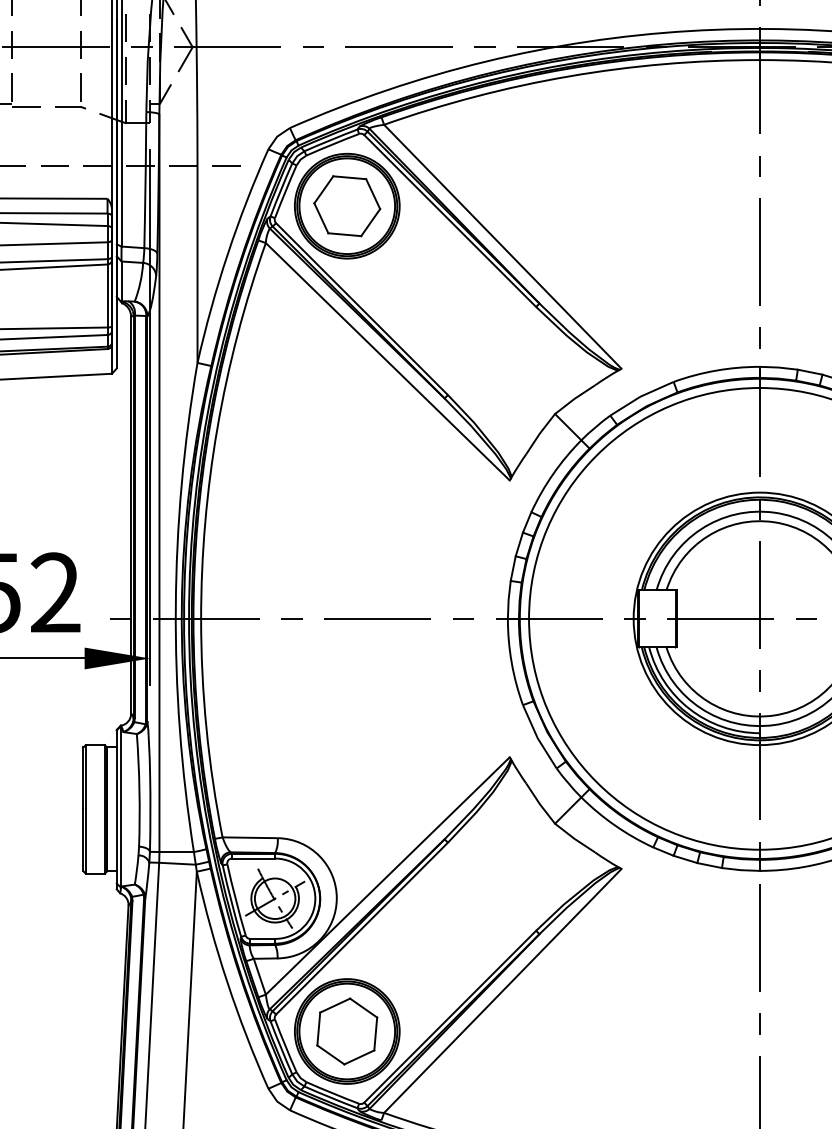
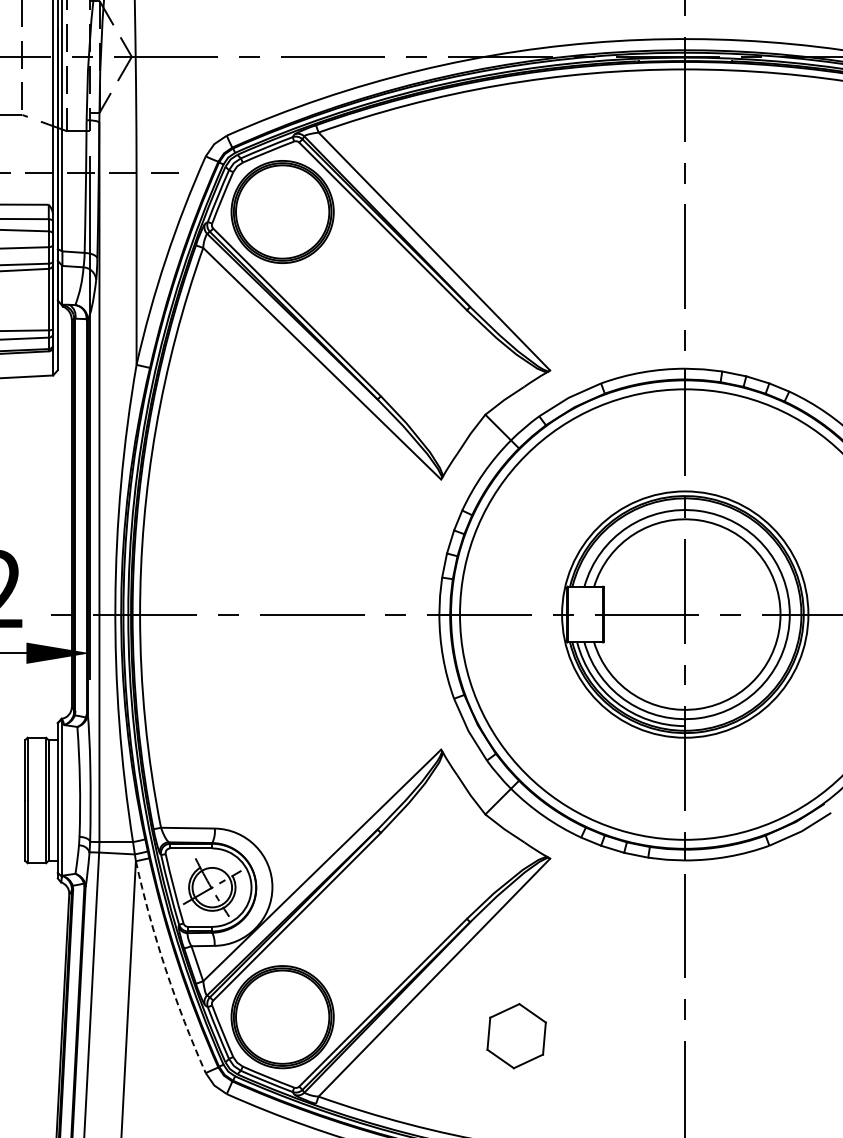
part: (347, 205) -> (282, 211), removed
arc: (227, 981) -> (165, 968), solid -> dashed
part: (347, 1031) -> (516, 1036), moved

